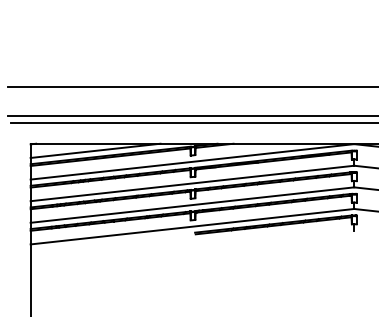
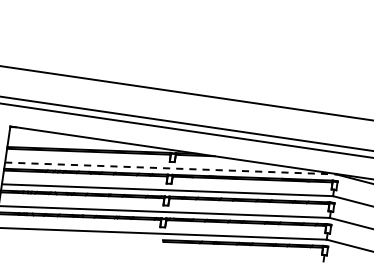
line: (95, 150) -> (74, 142), removed
line: (192, 161) -> (170, 168), solid -> dashed

